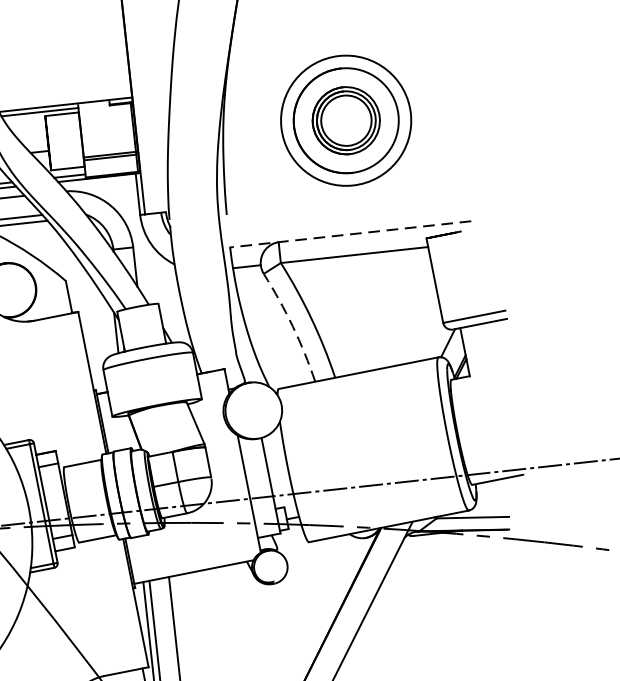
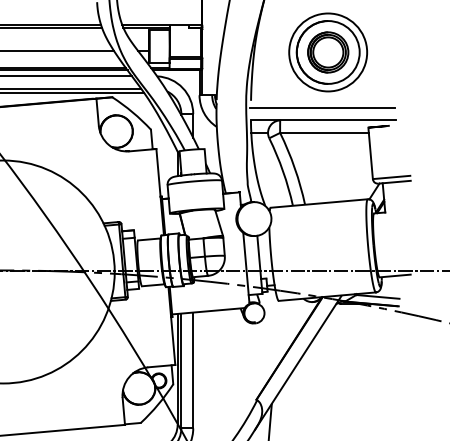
line: (346, 213) -> (322, 107), added
line: (350, 234) -> (323, 120), dashed -> solid
arc: (293, 326) -> (283, 171), dashed -> solid

